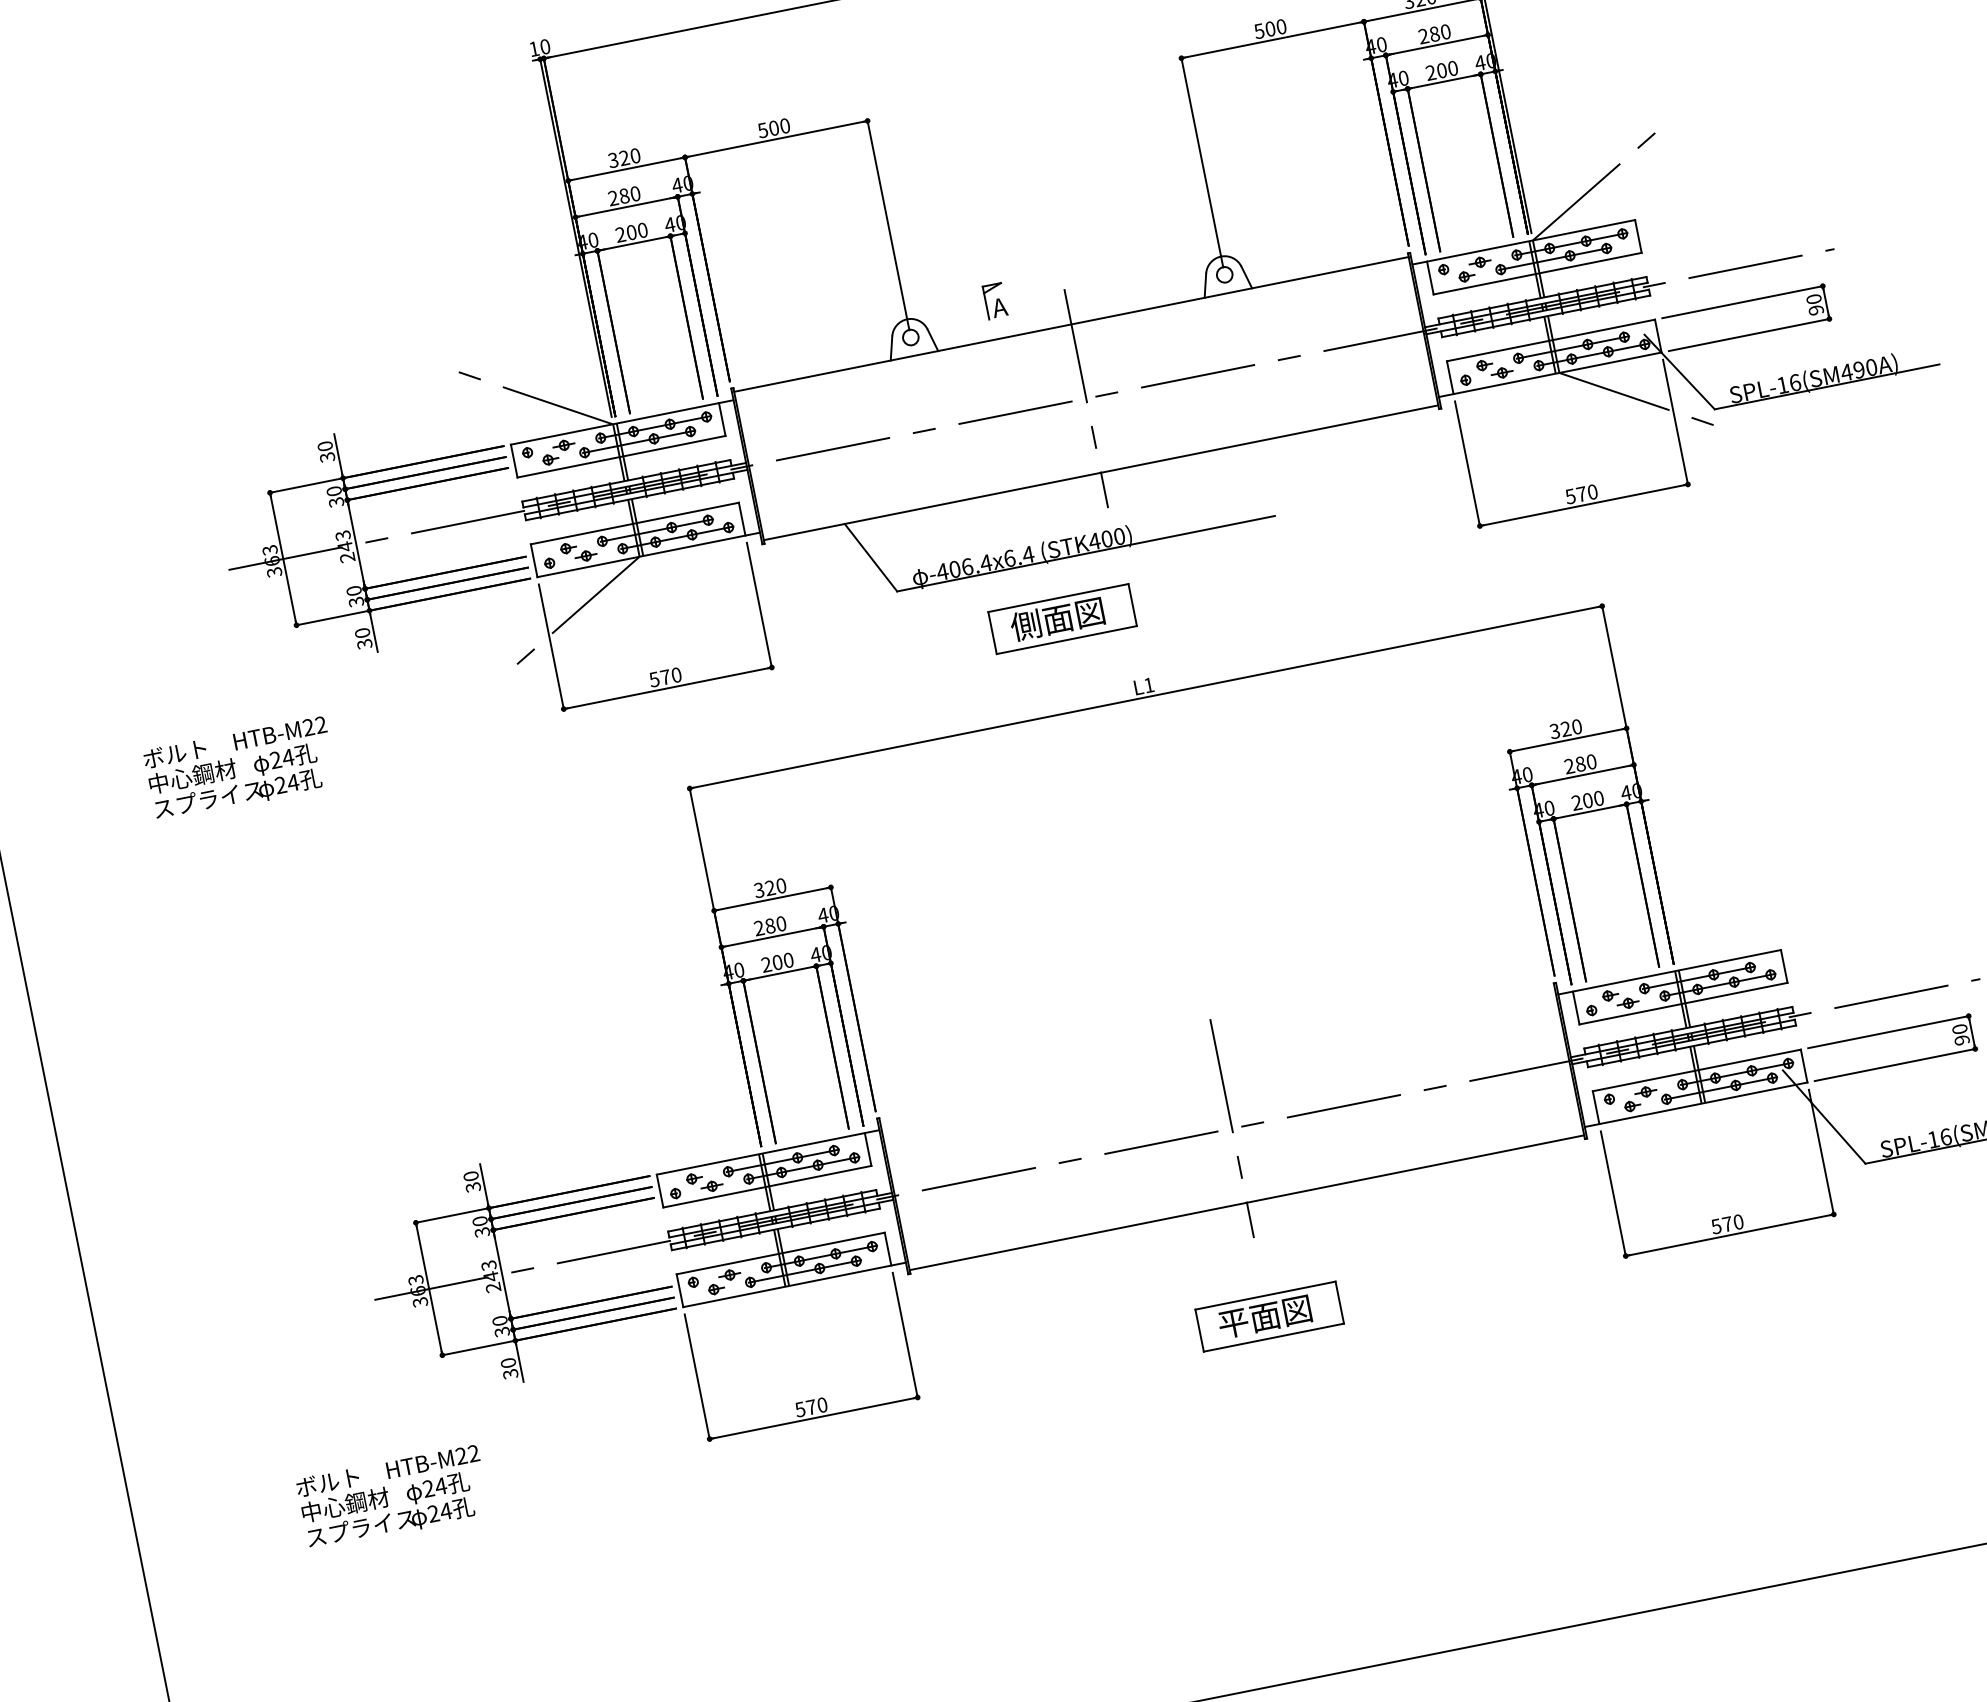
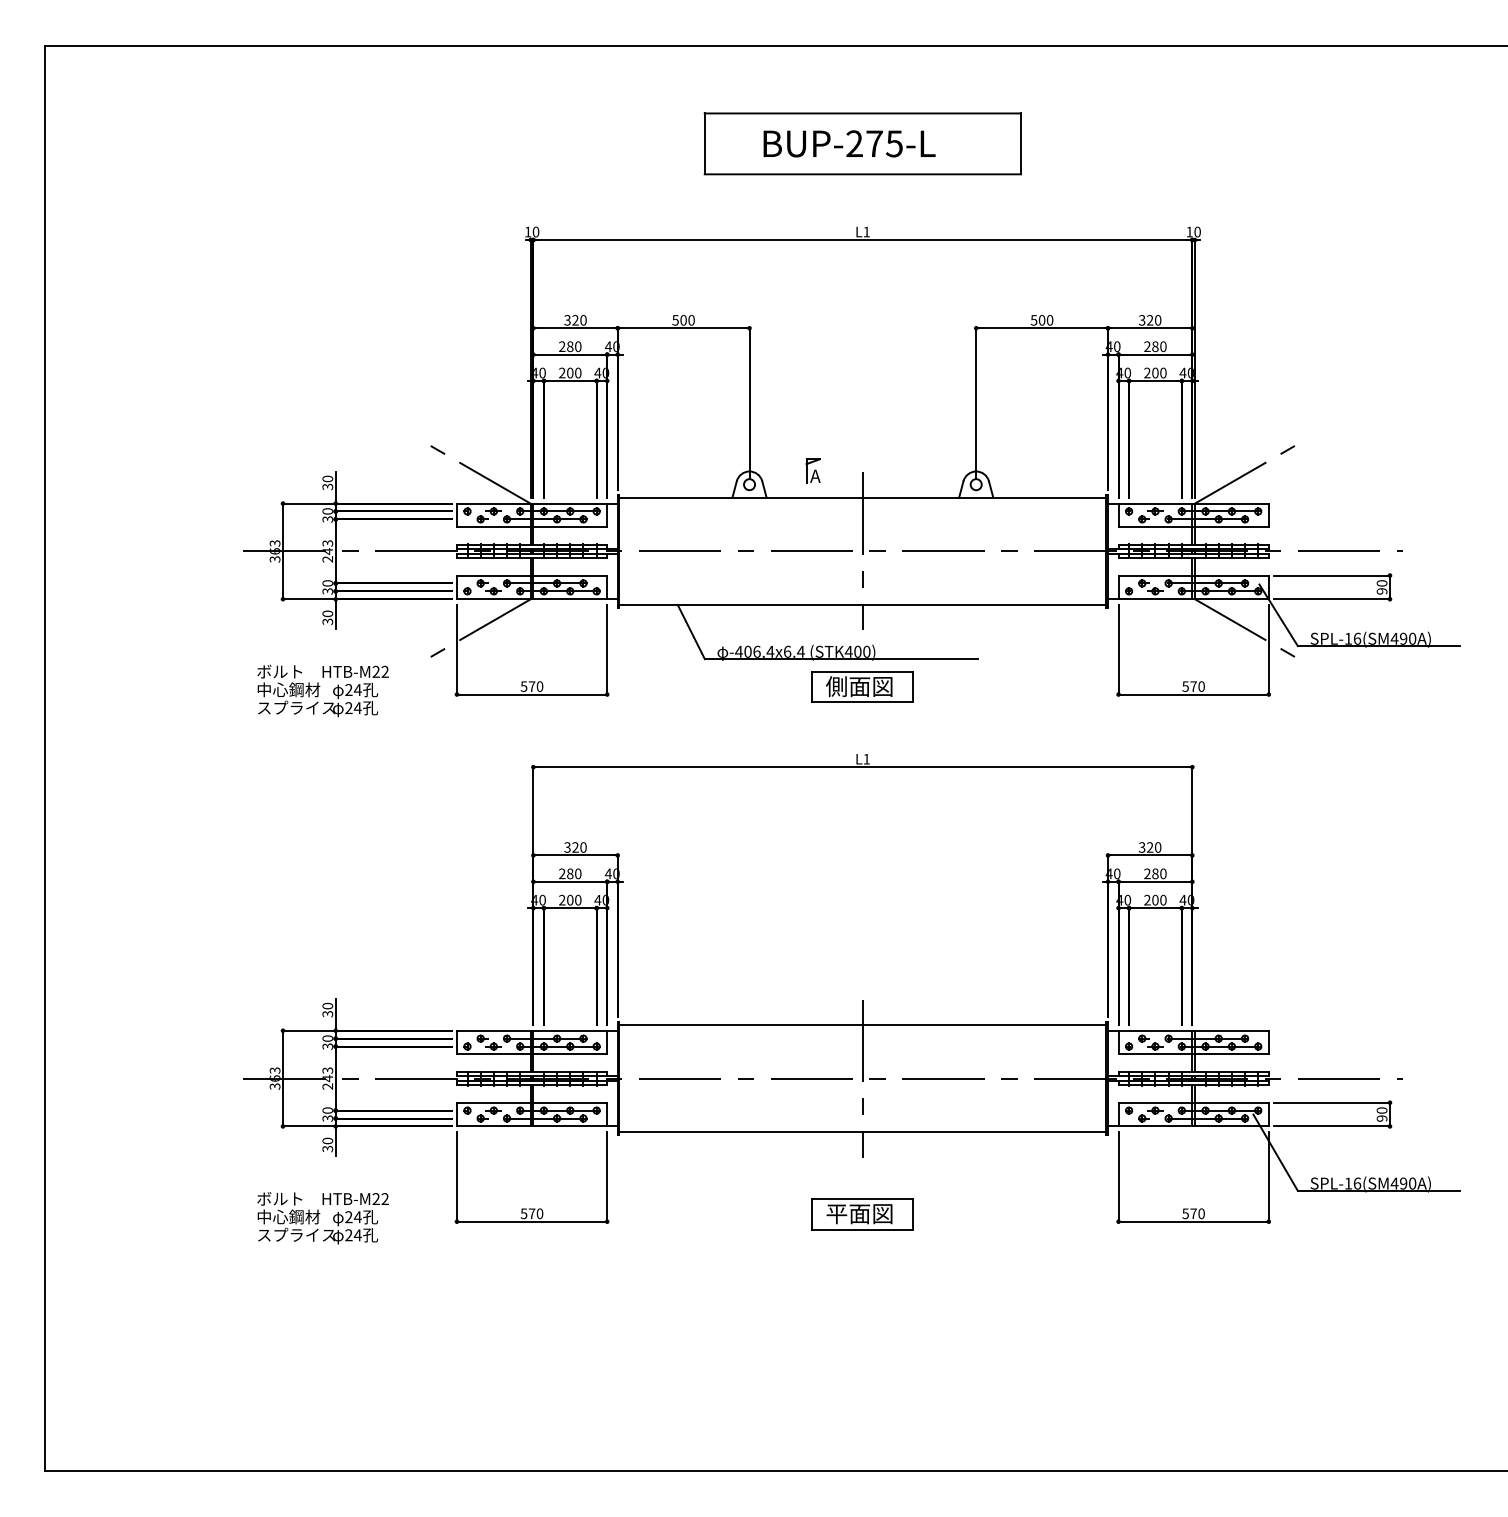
part: (1061, 618) -> (862, 686), moved
text: (239, 768) -> (322, 690), moved
line: (1216, 1055) -> (862, 1025), added
text: (392, 1497) -> (322, 1218), moved

